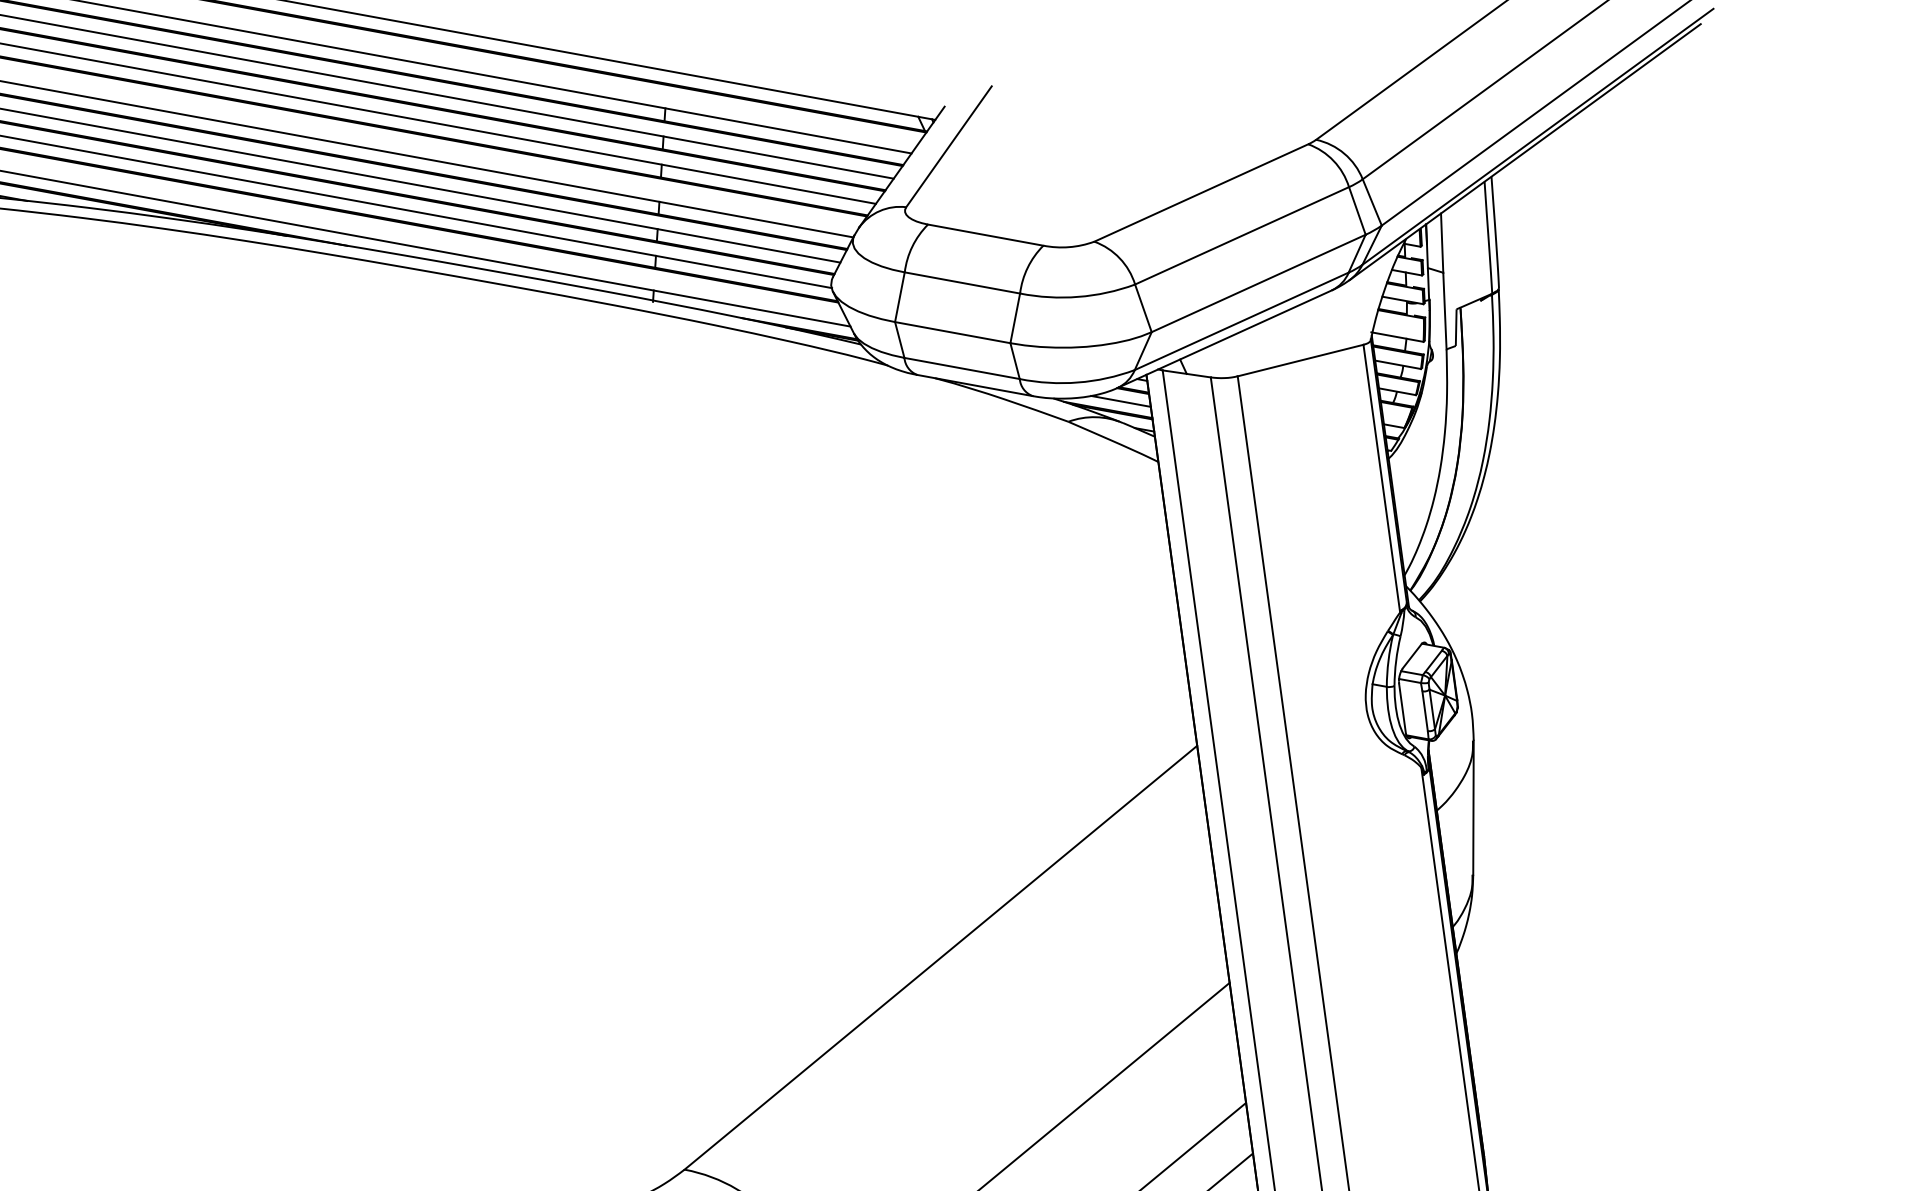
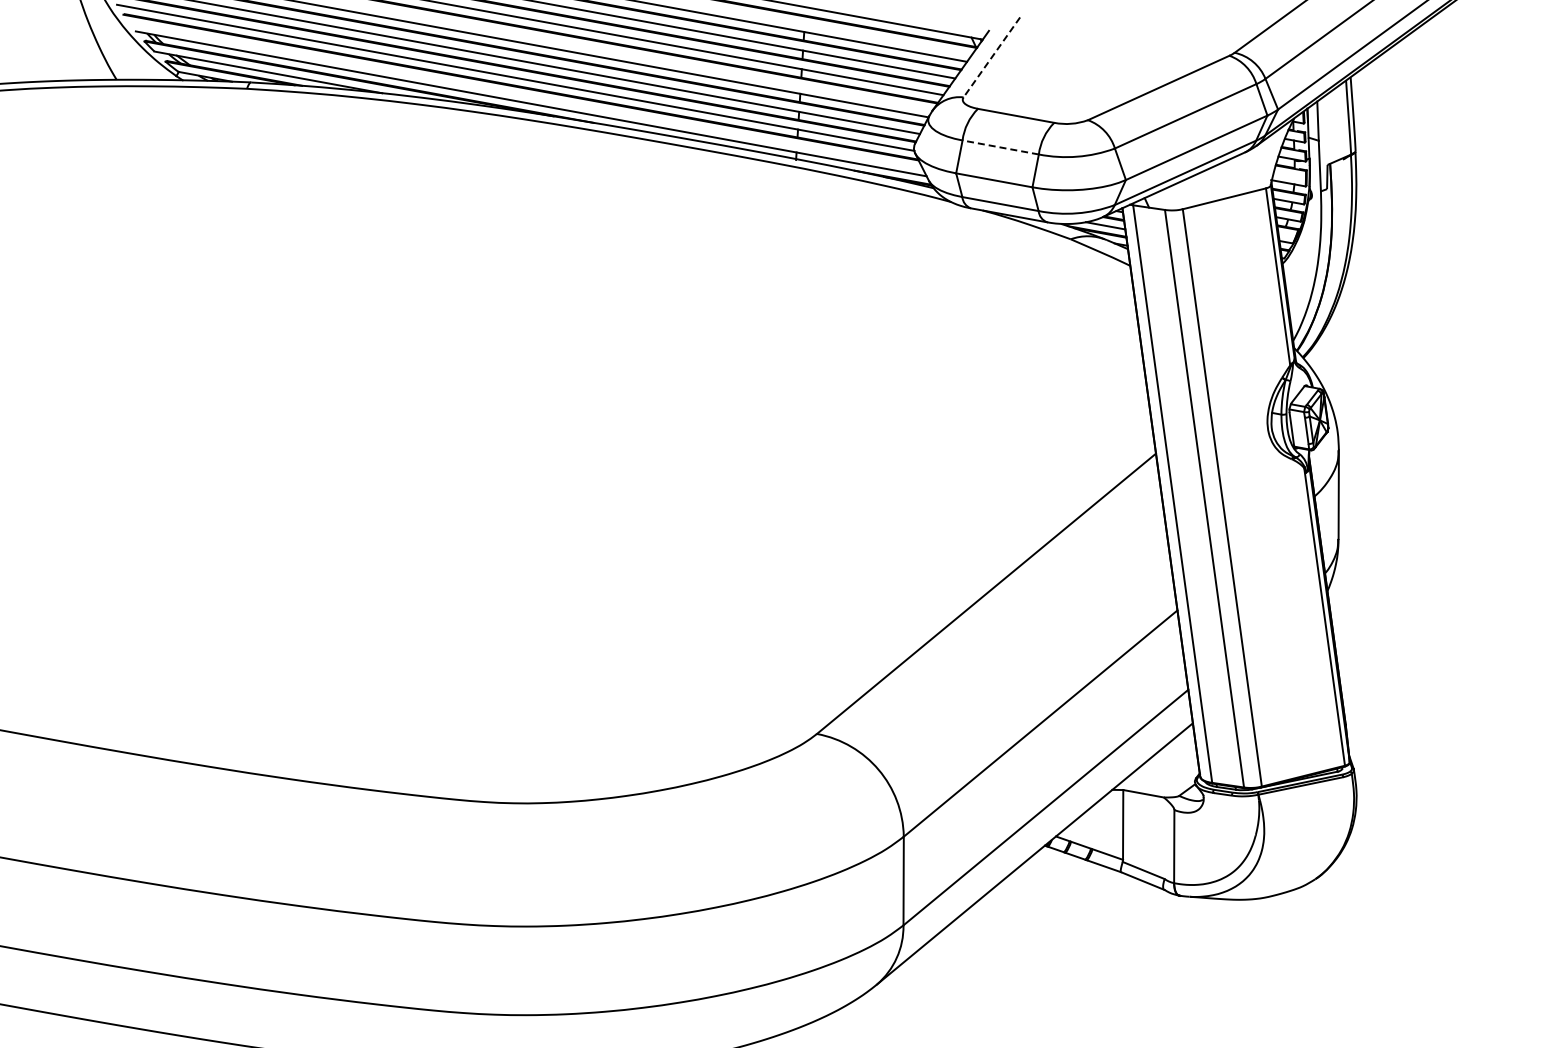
line: (948, 146) -> (991, 57), solid -> dashed
line: (962, 282) -> (1000, 147), solid -> dashed

